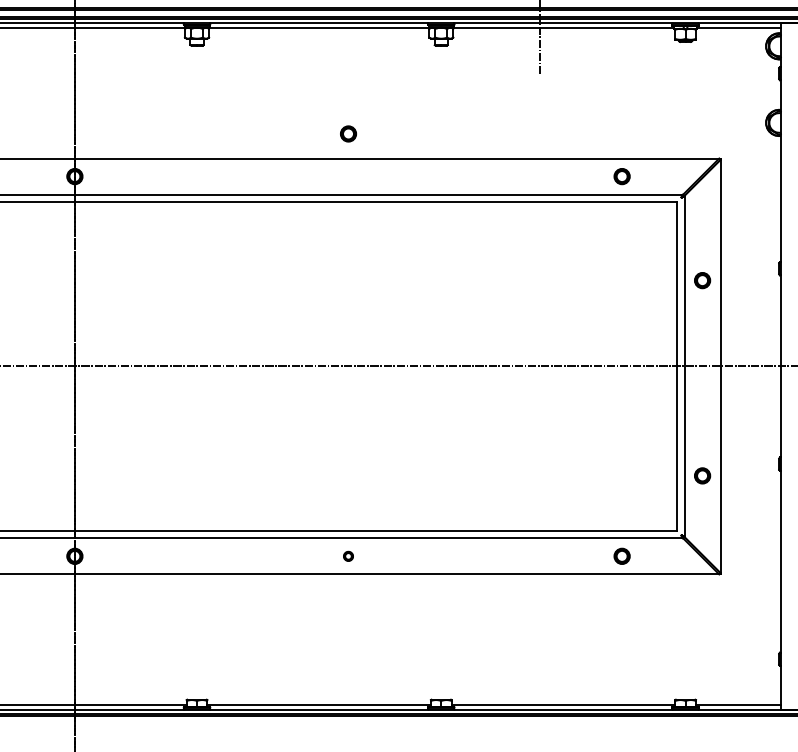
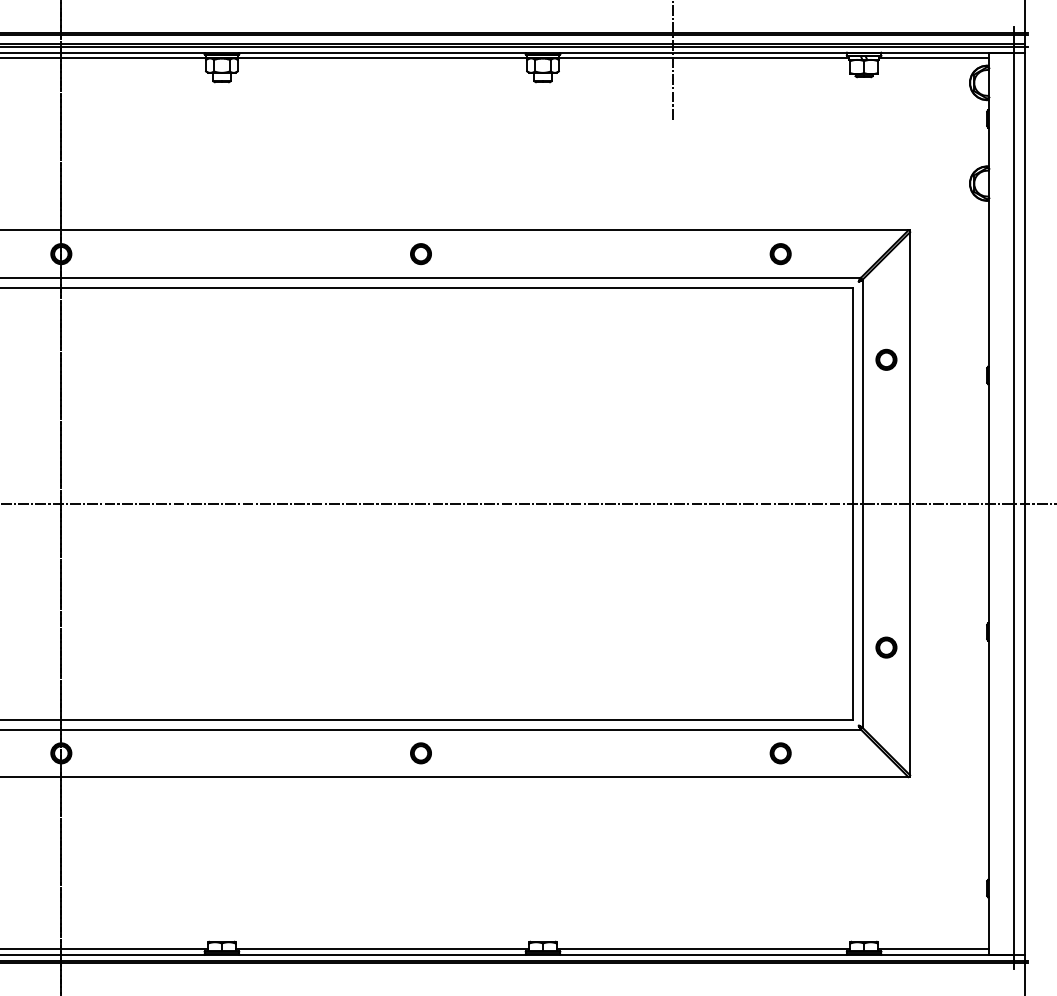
part: (348, 134) -> (420, 254), moved
part: (702, 280) -> (886, 359), moved
part: (348, 556) -> (420, 753), size x1.67

